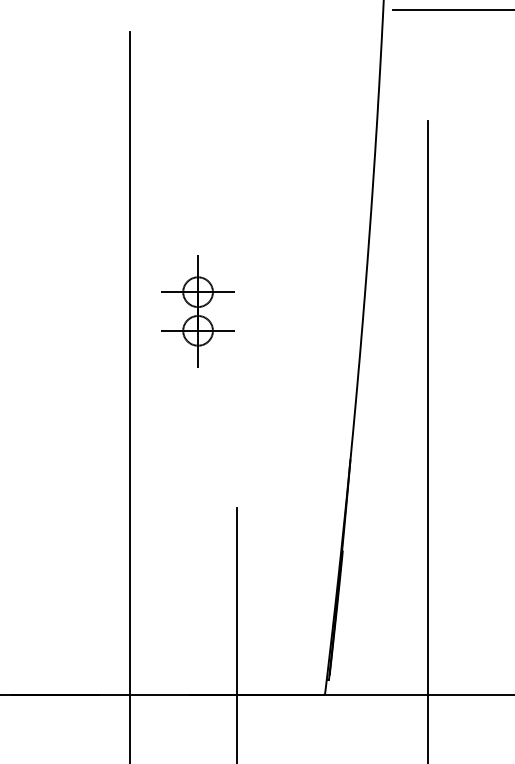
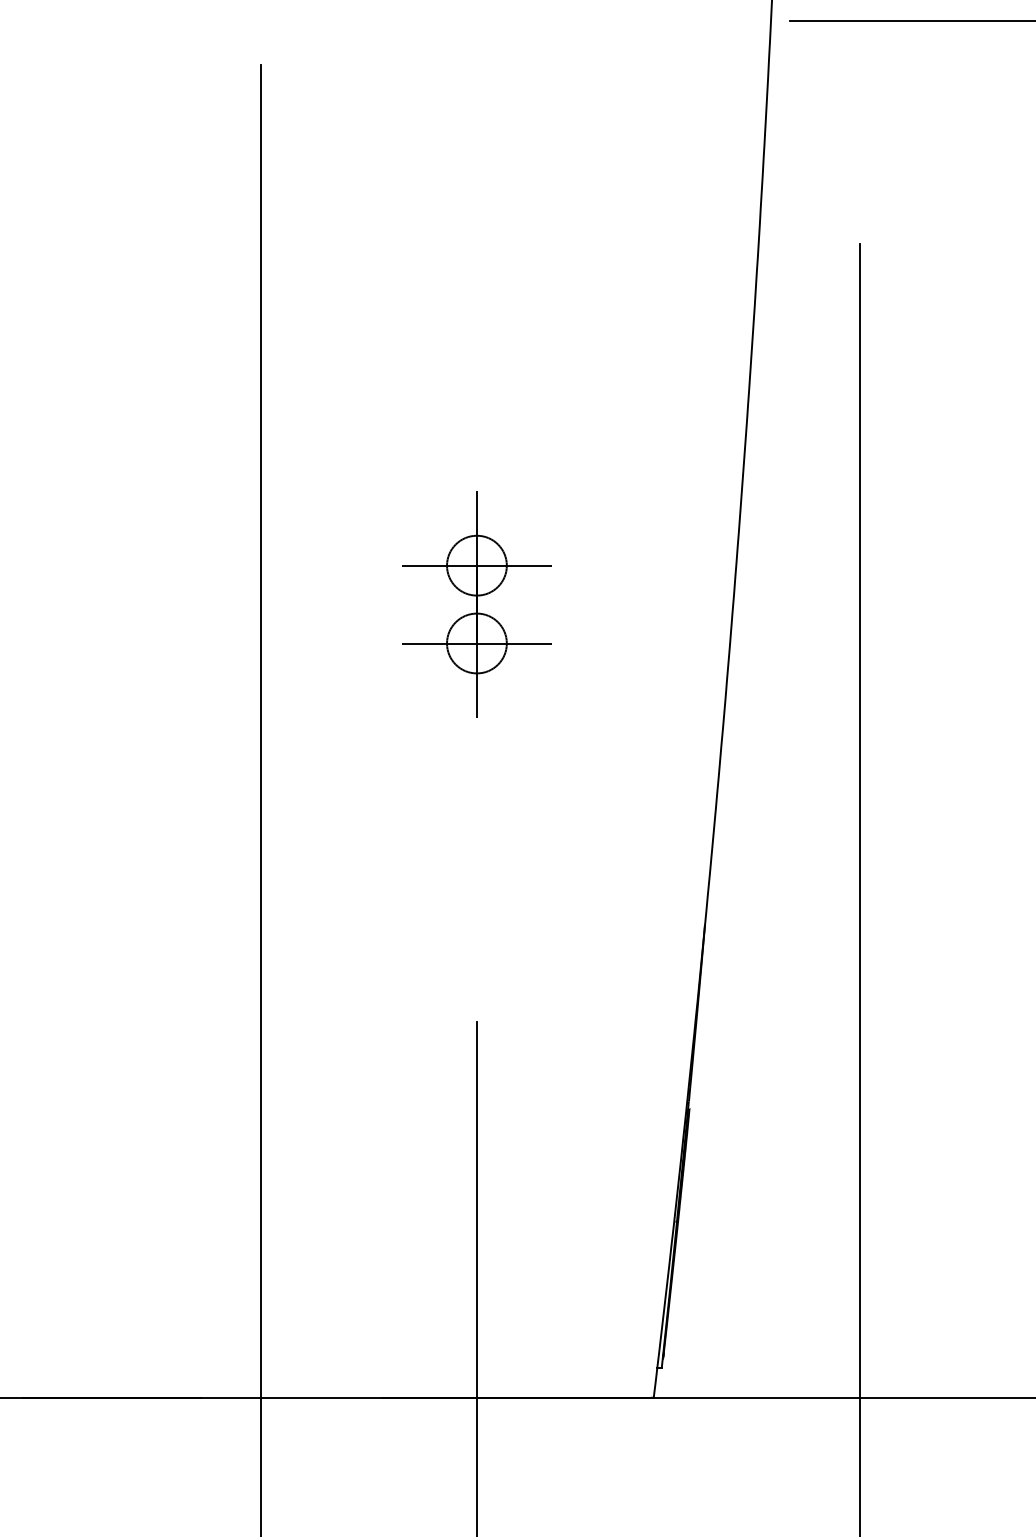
part: (197, 311) -> (475, 604), moved

